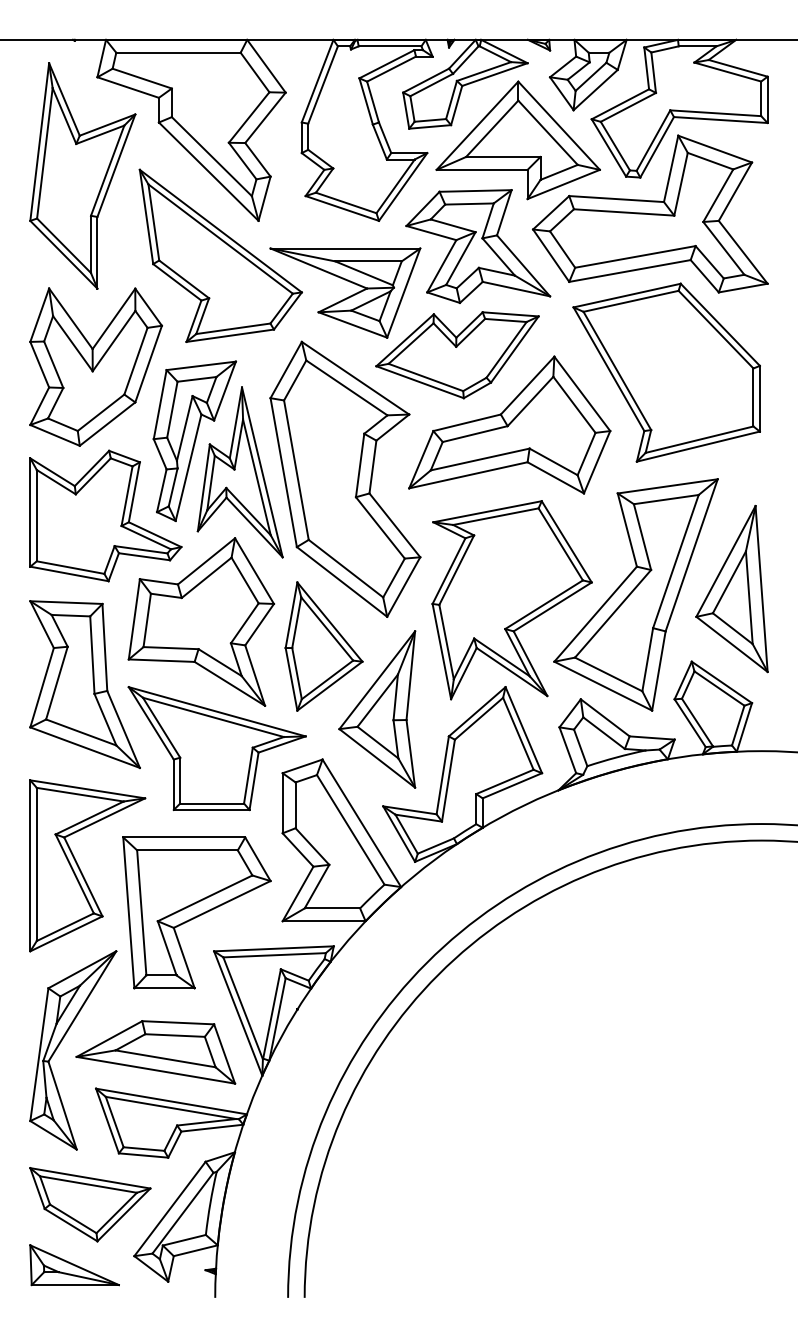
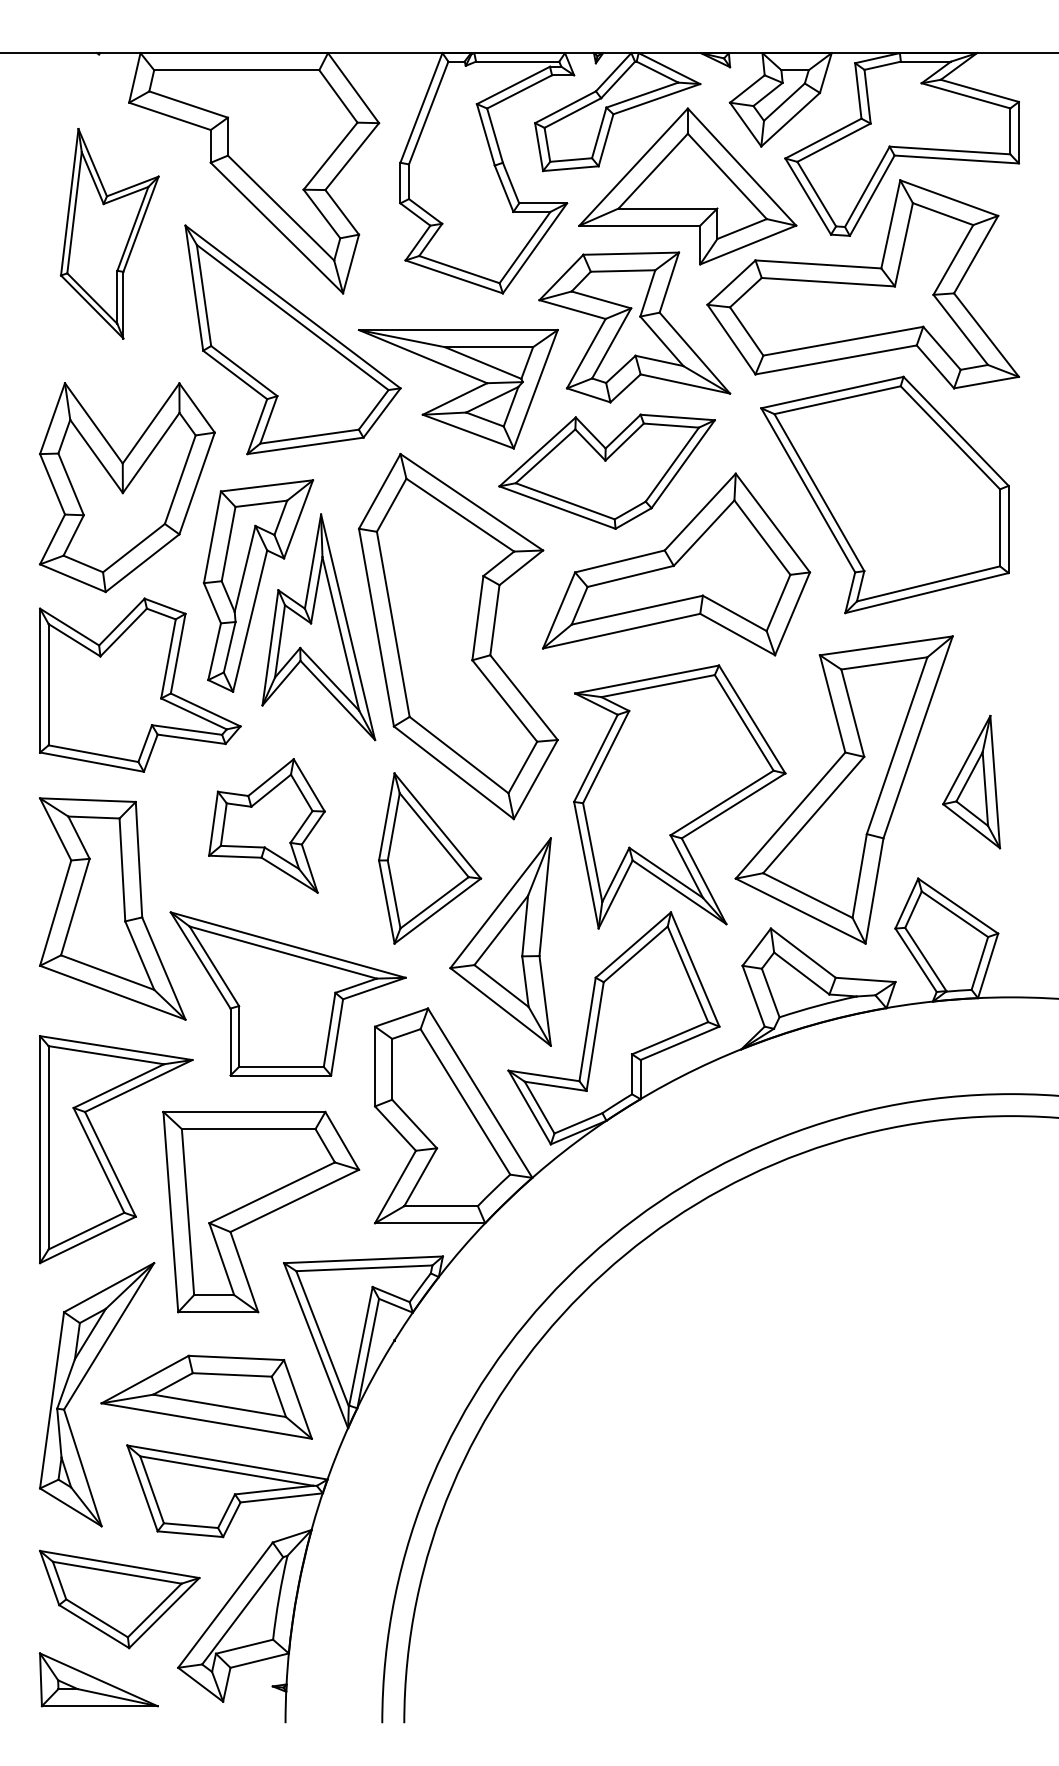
part: (82, 175) -> (109, 233), size x0.7
part: (731, 588) -> (970, 781), size x0.6
part: (200, 621) -> (265, 825), size x0.6

